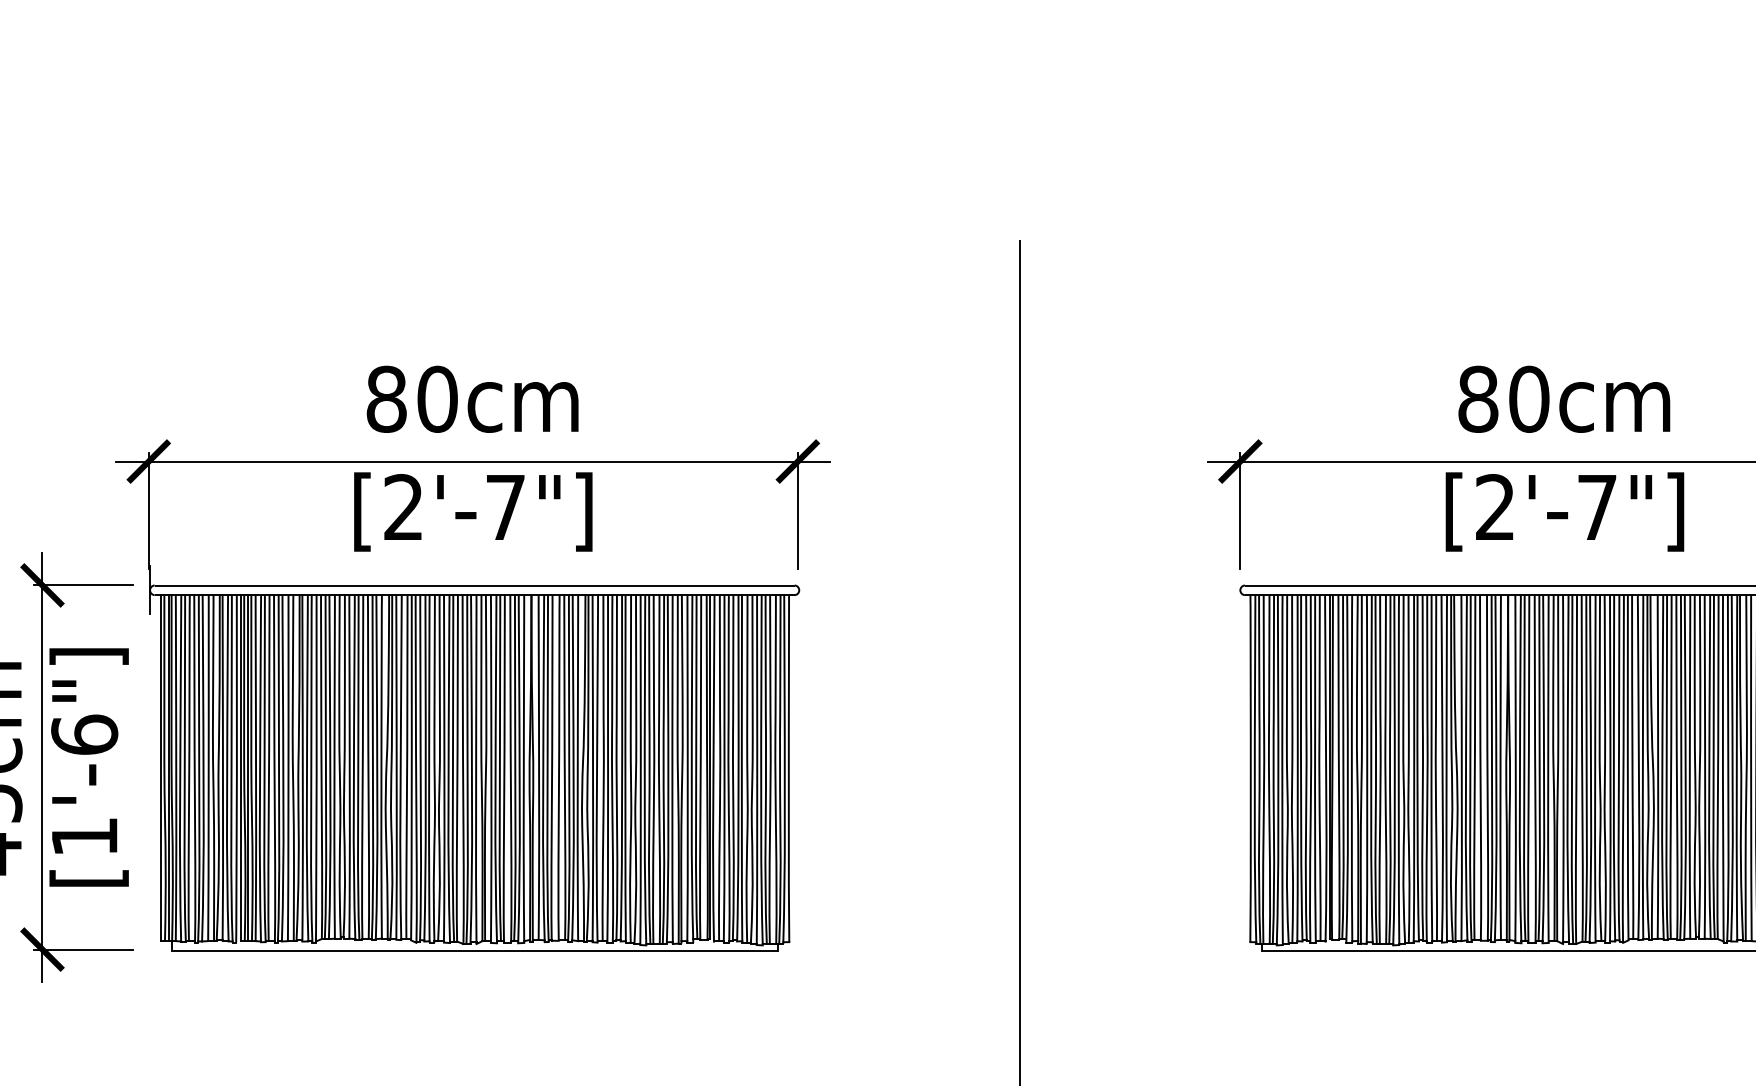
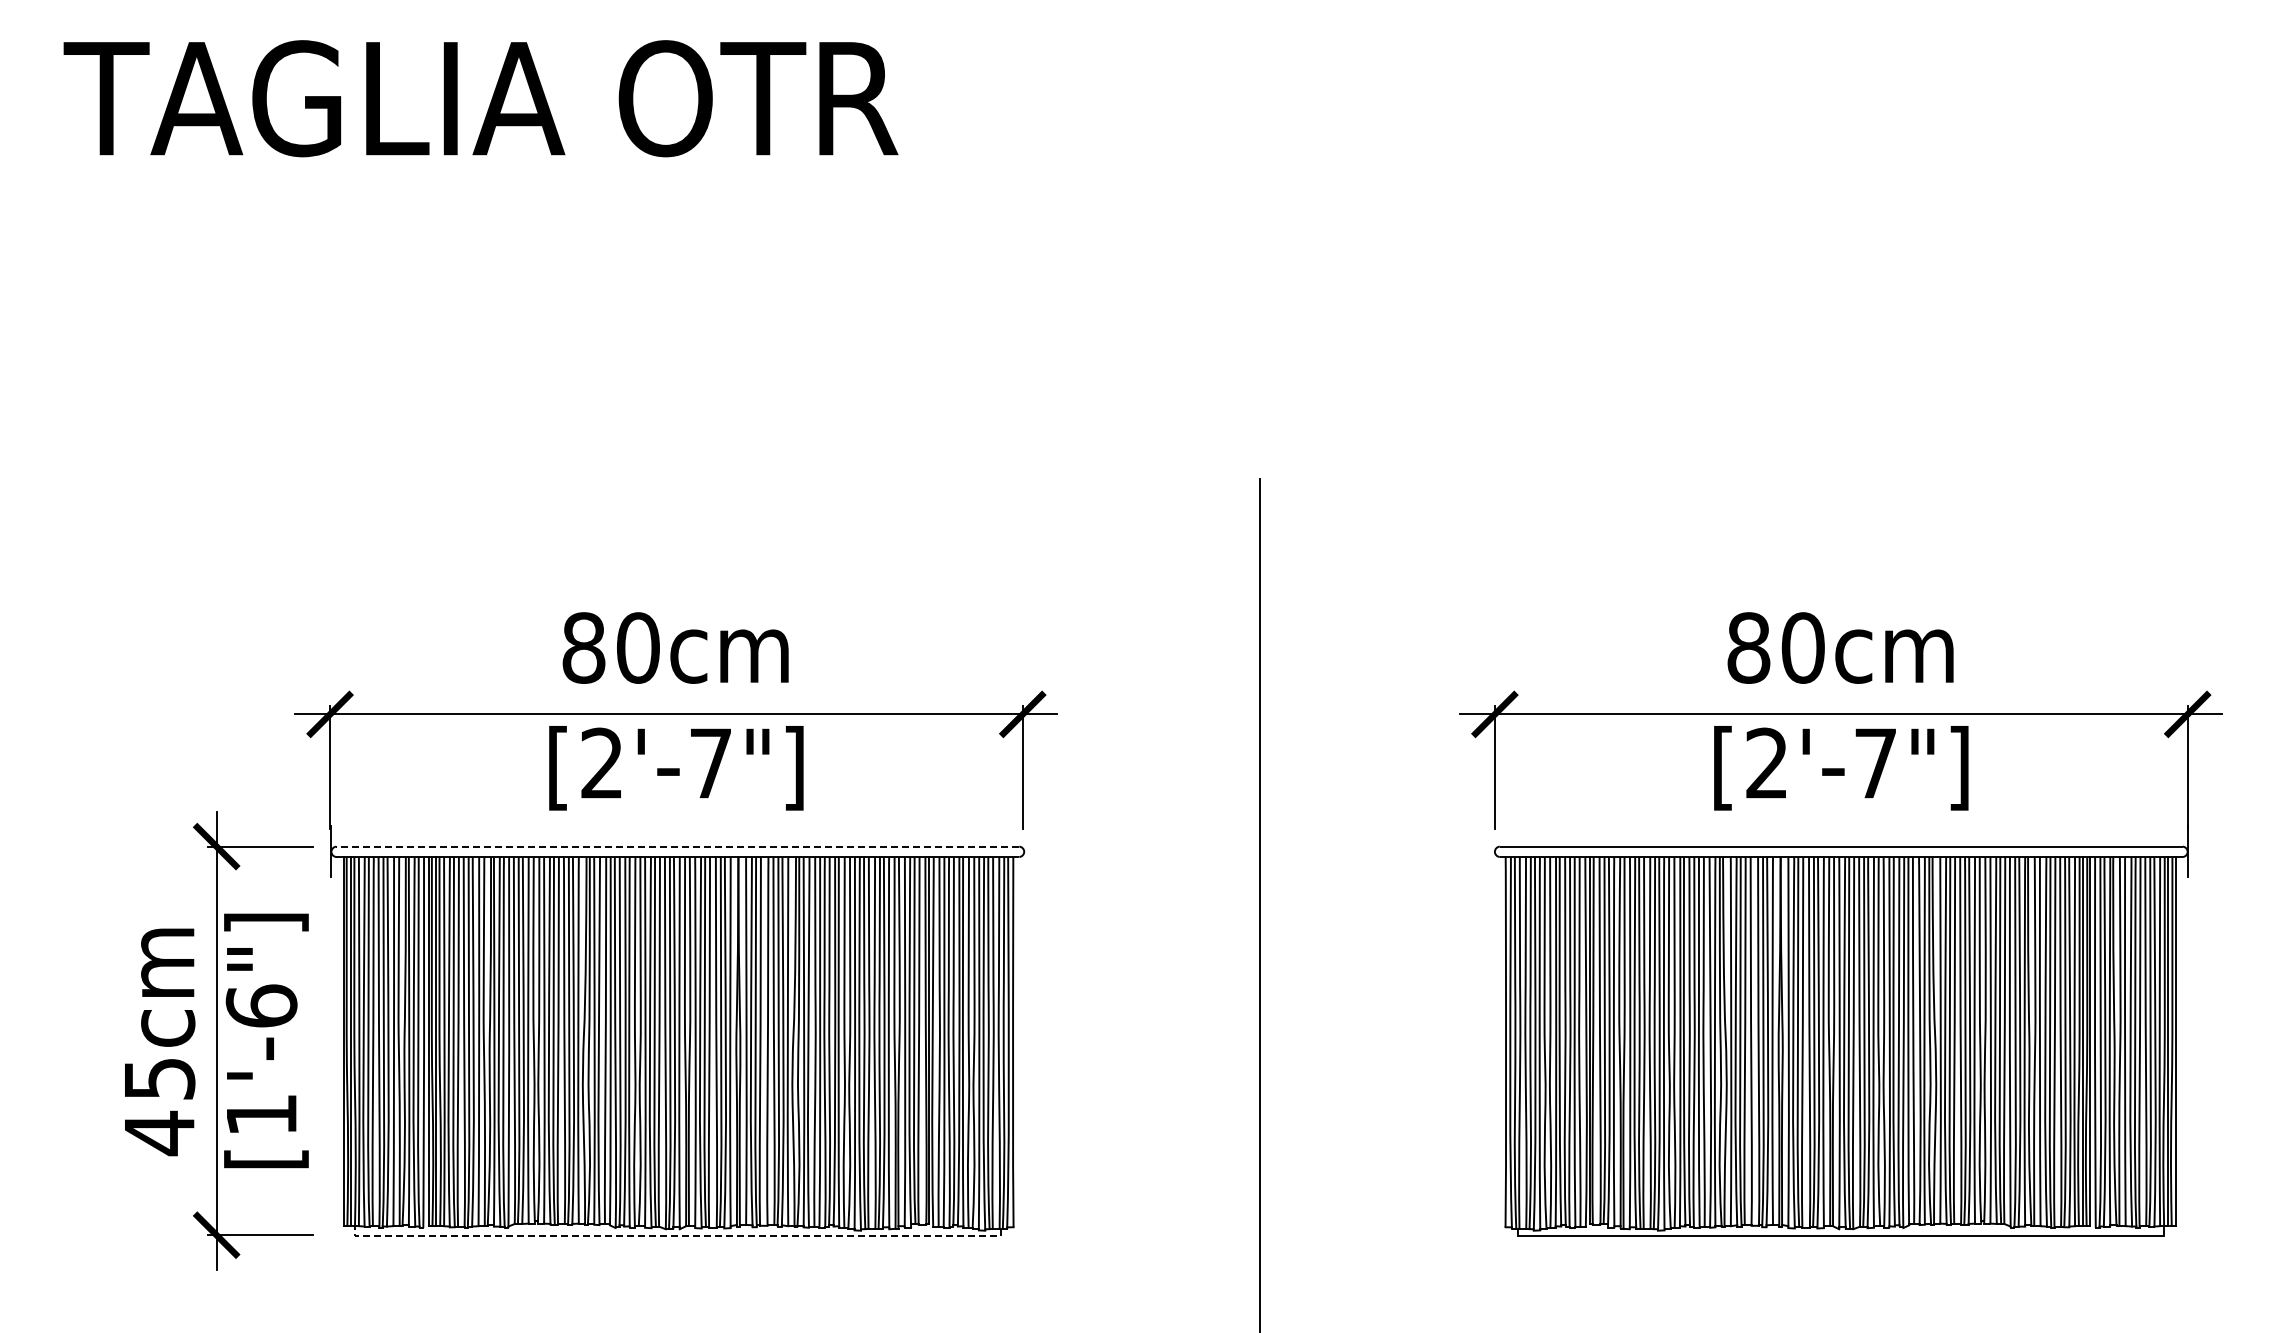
line: (474, 585) -> (677, 846), solid -> dashed
line: (473, 950) -> (676, 1236), solid -> dashed

